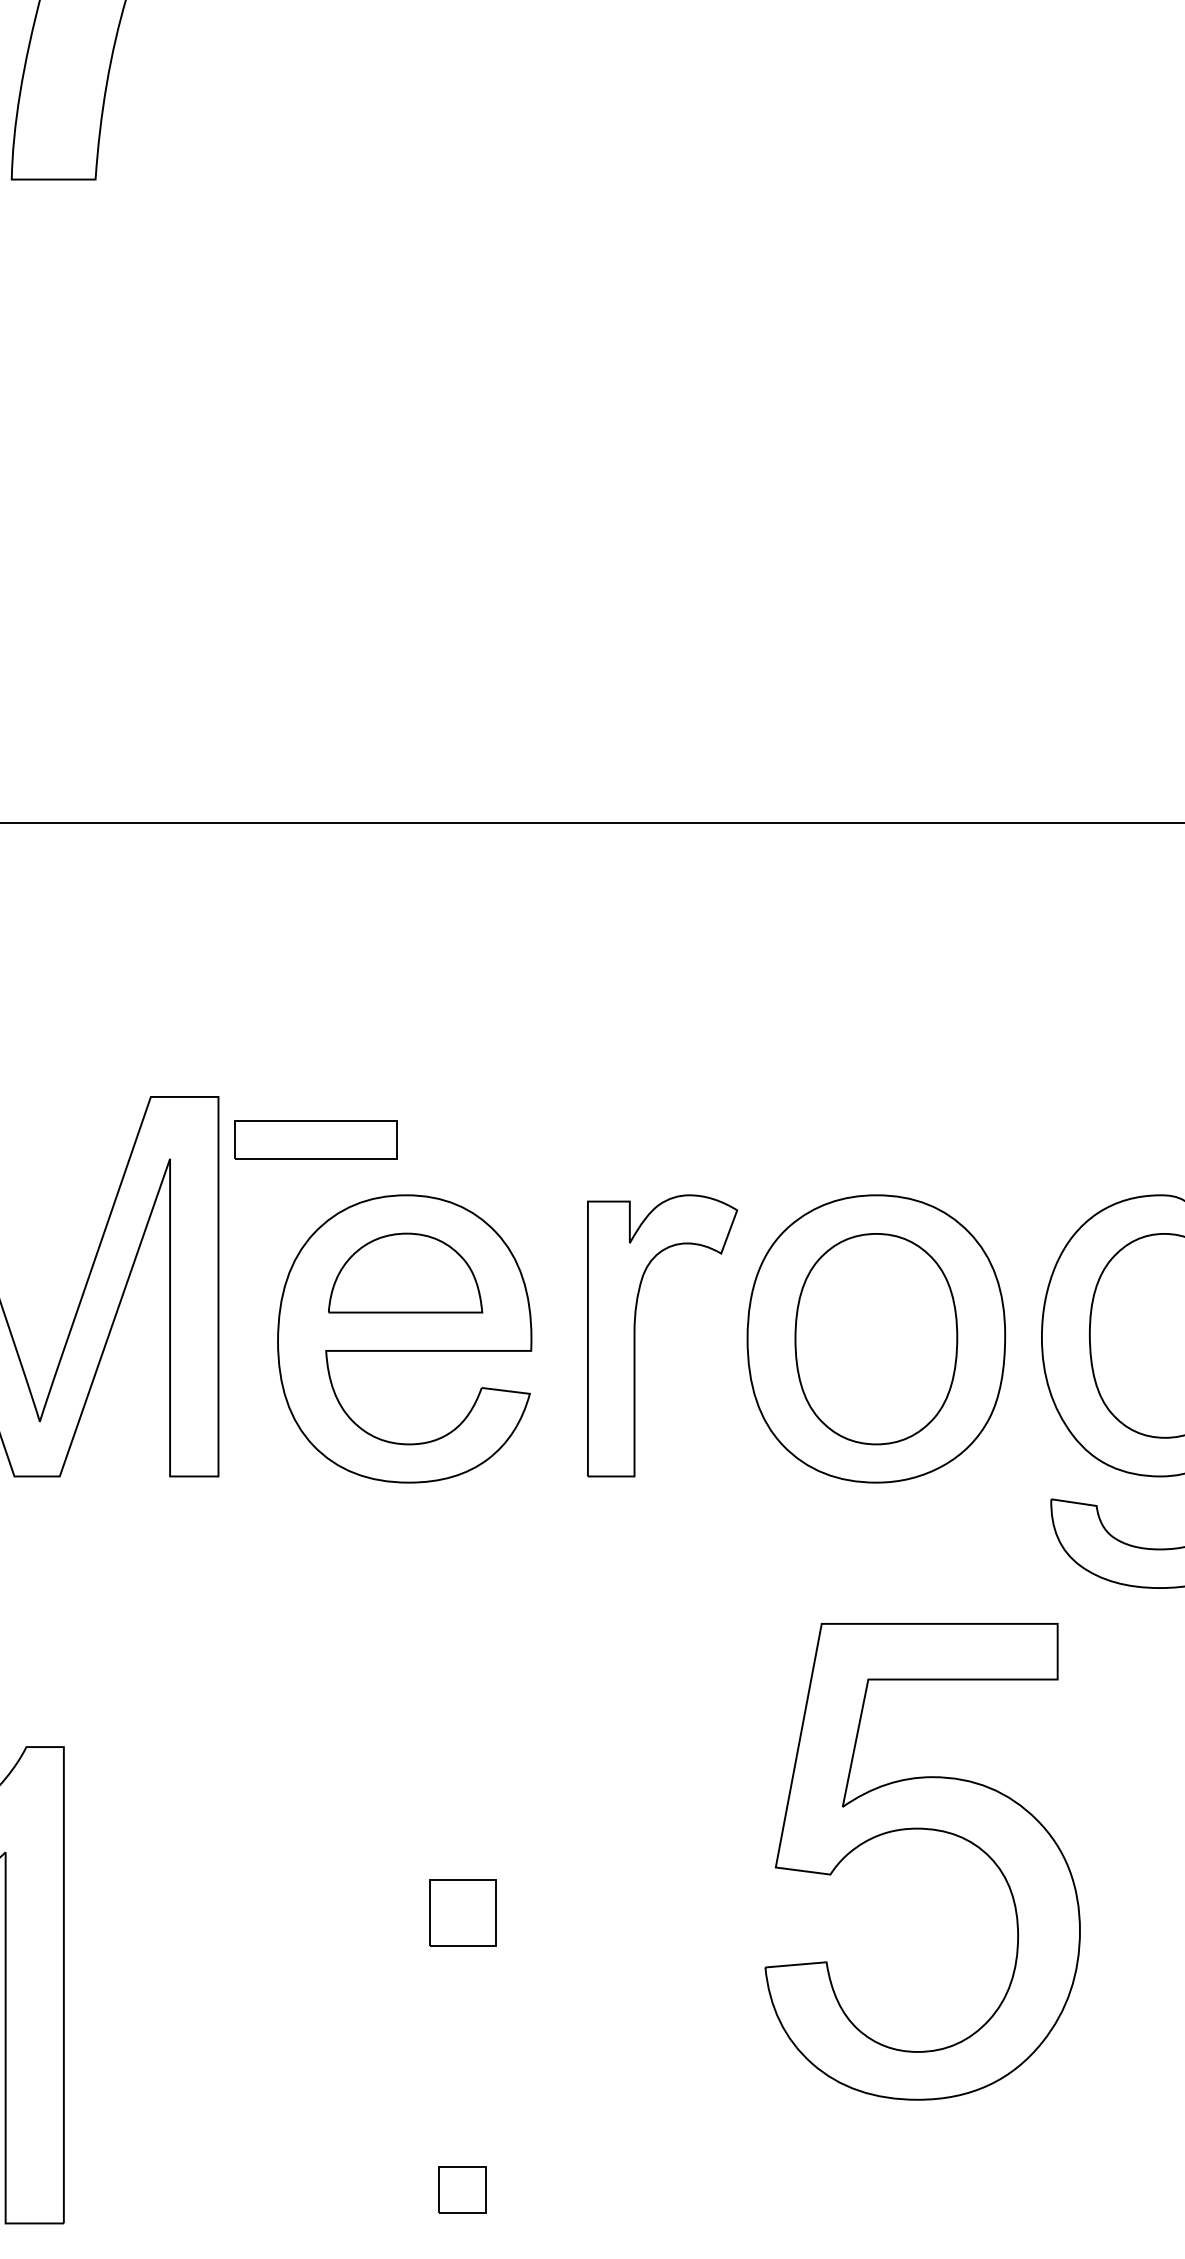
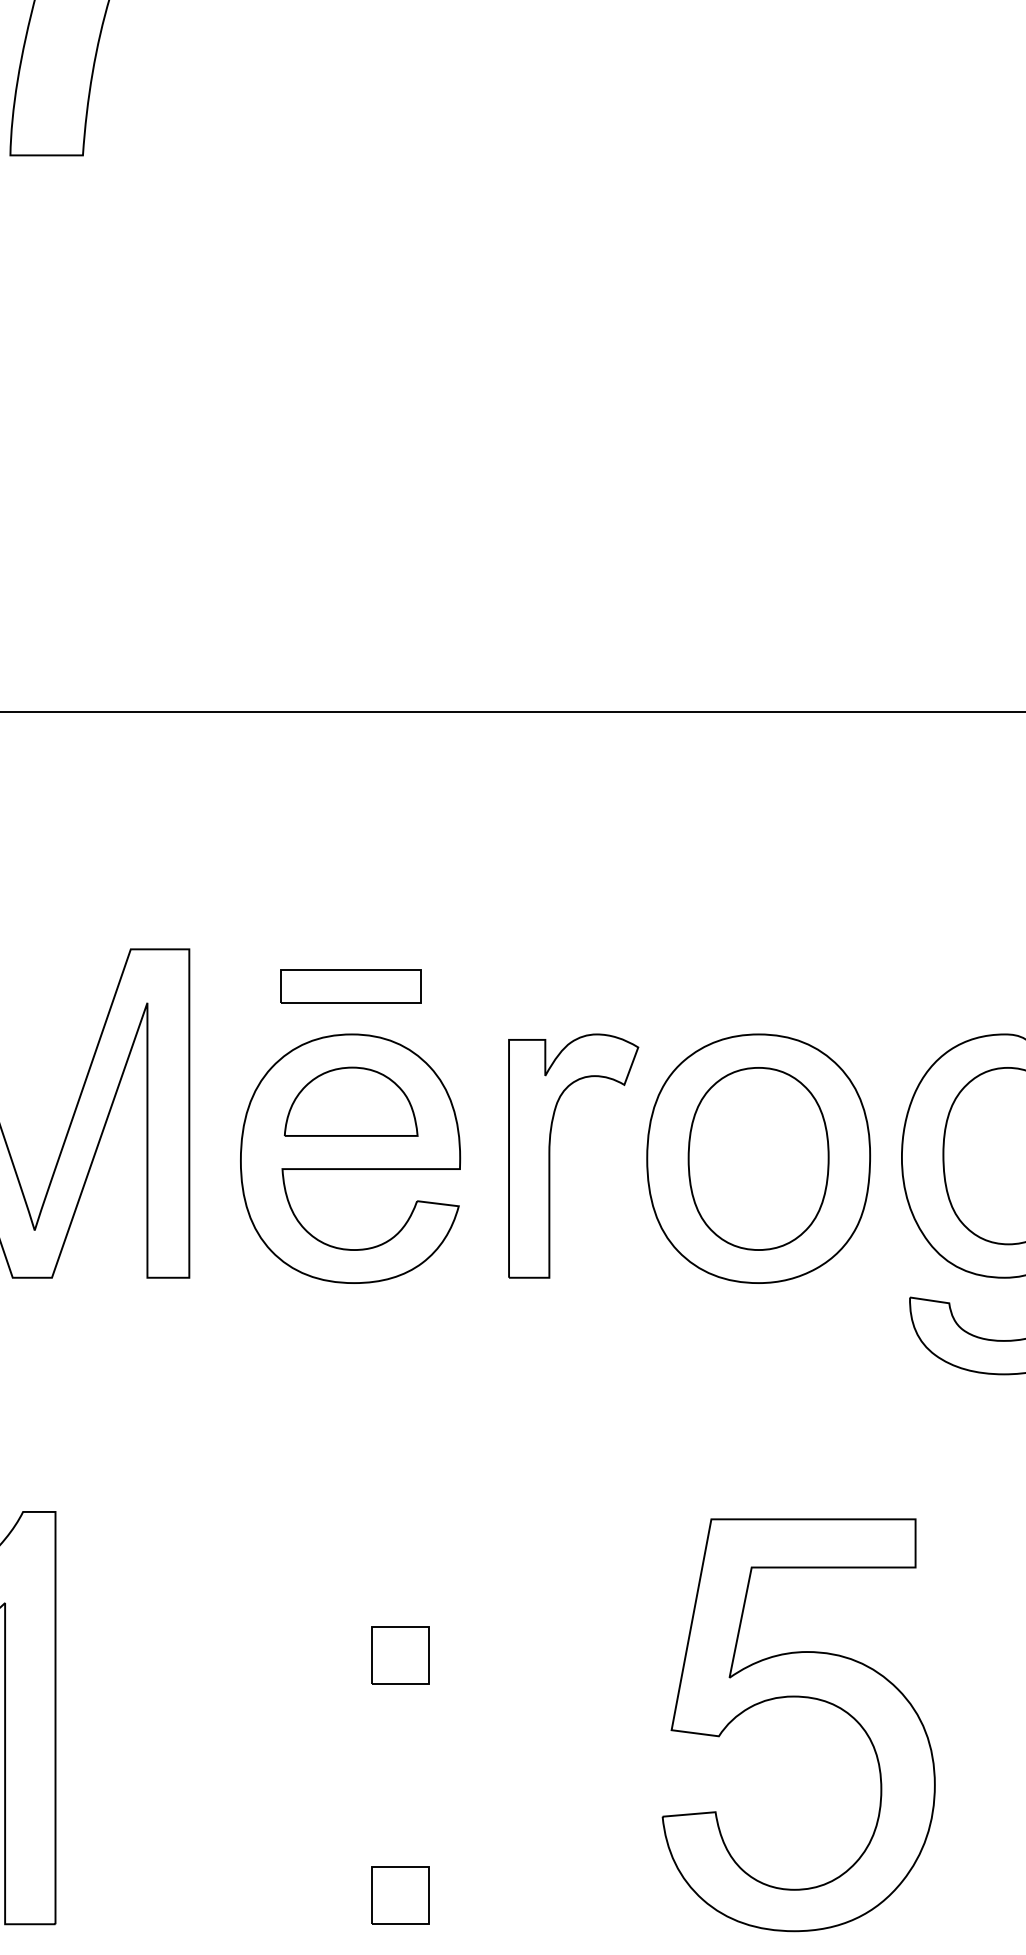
part: (315, 1139) -> (350, 986), moved
part: (930, 1830) -> (805, 1698), moved
part: (462, 2190) -> (400, 1895), size x1.43

